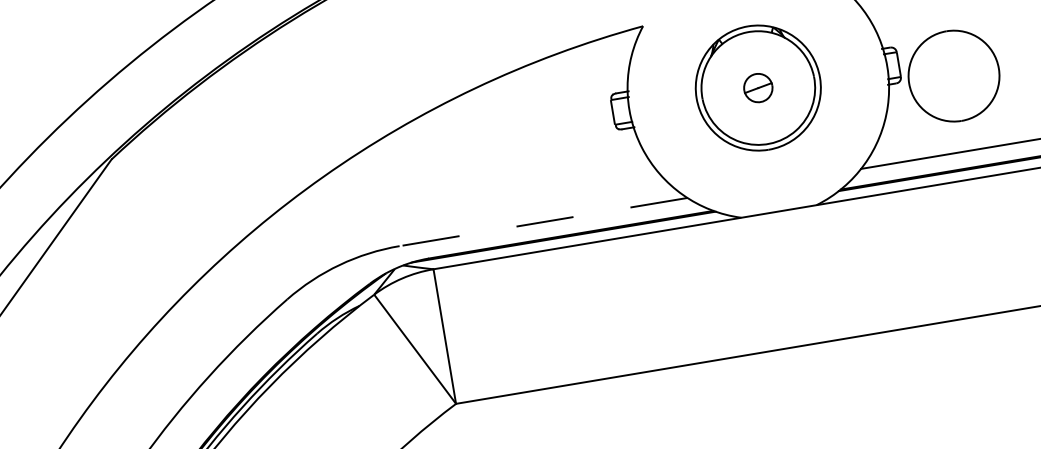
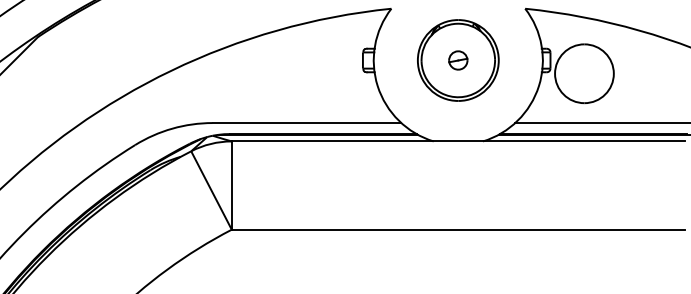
line: (542, 222) -> (306, 123), dashed -> solid

